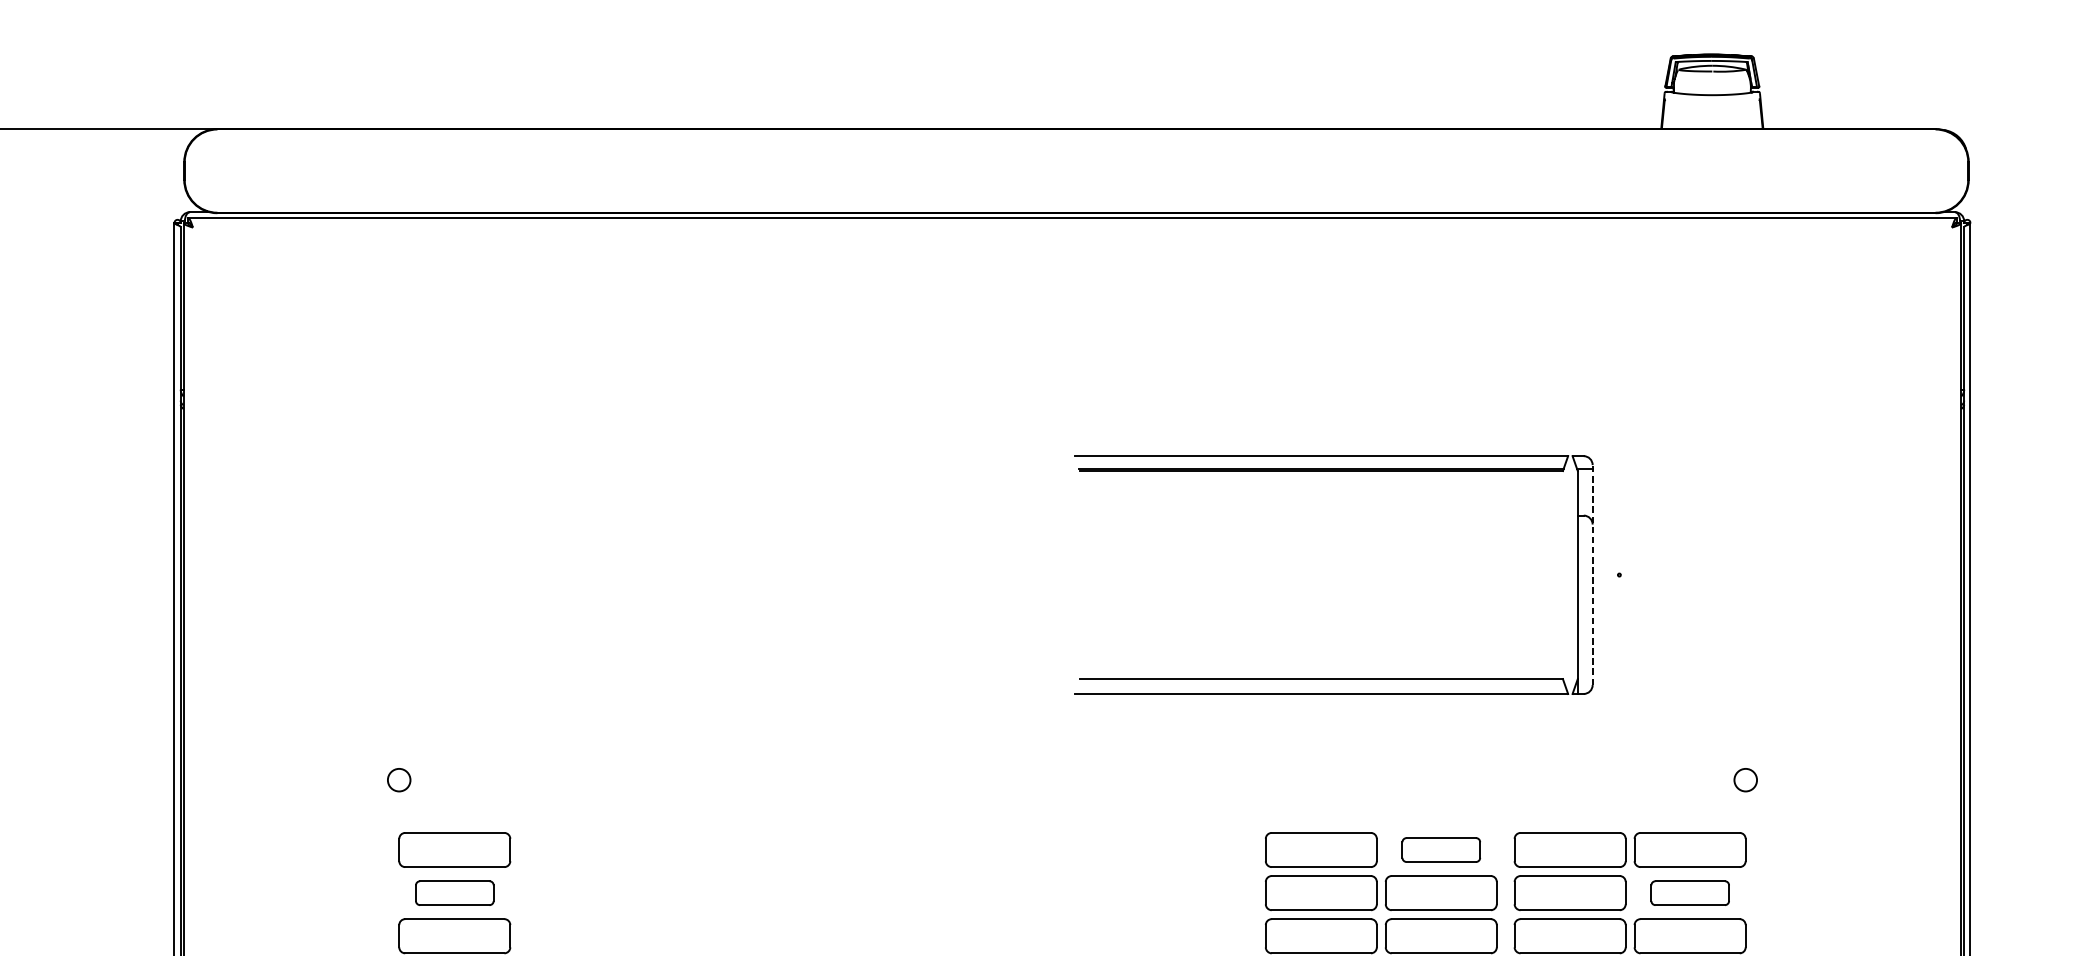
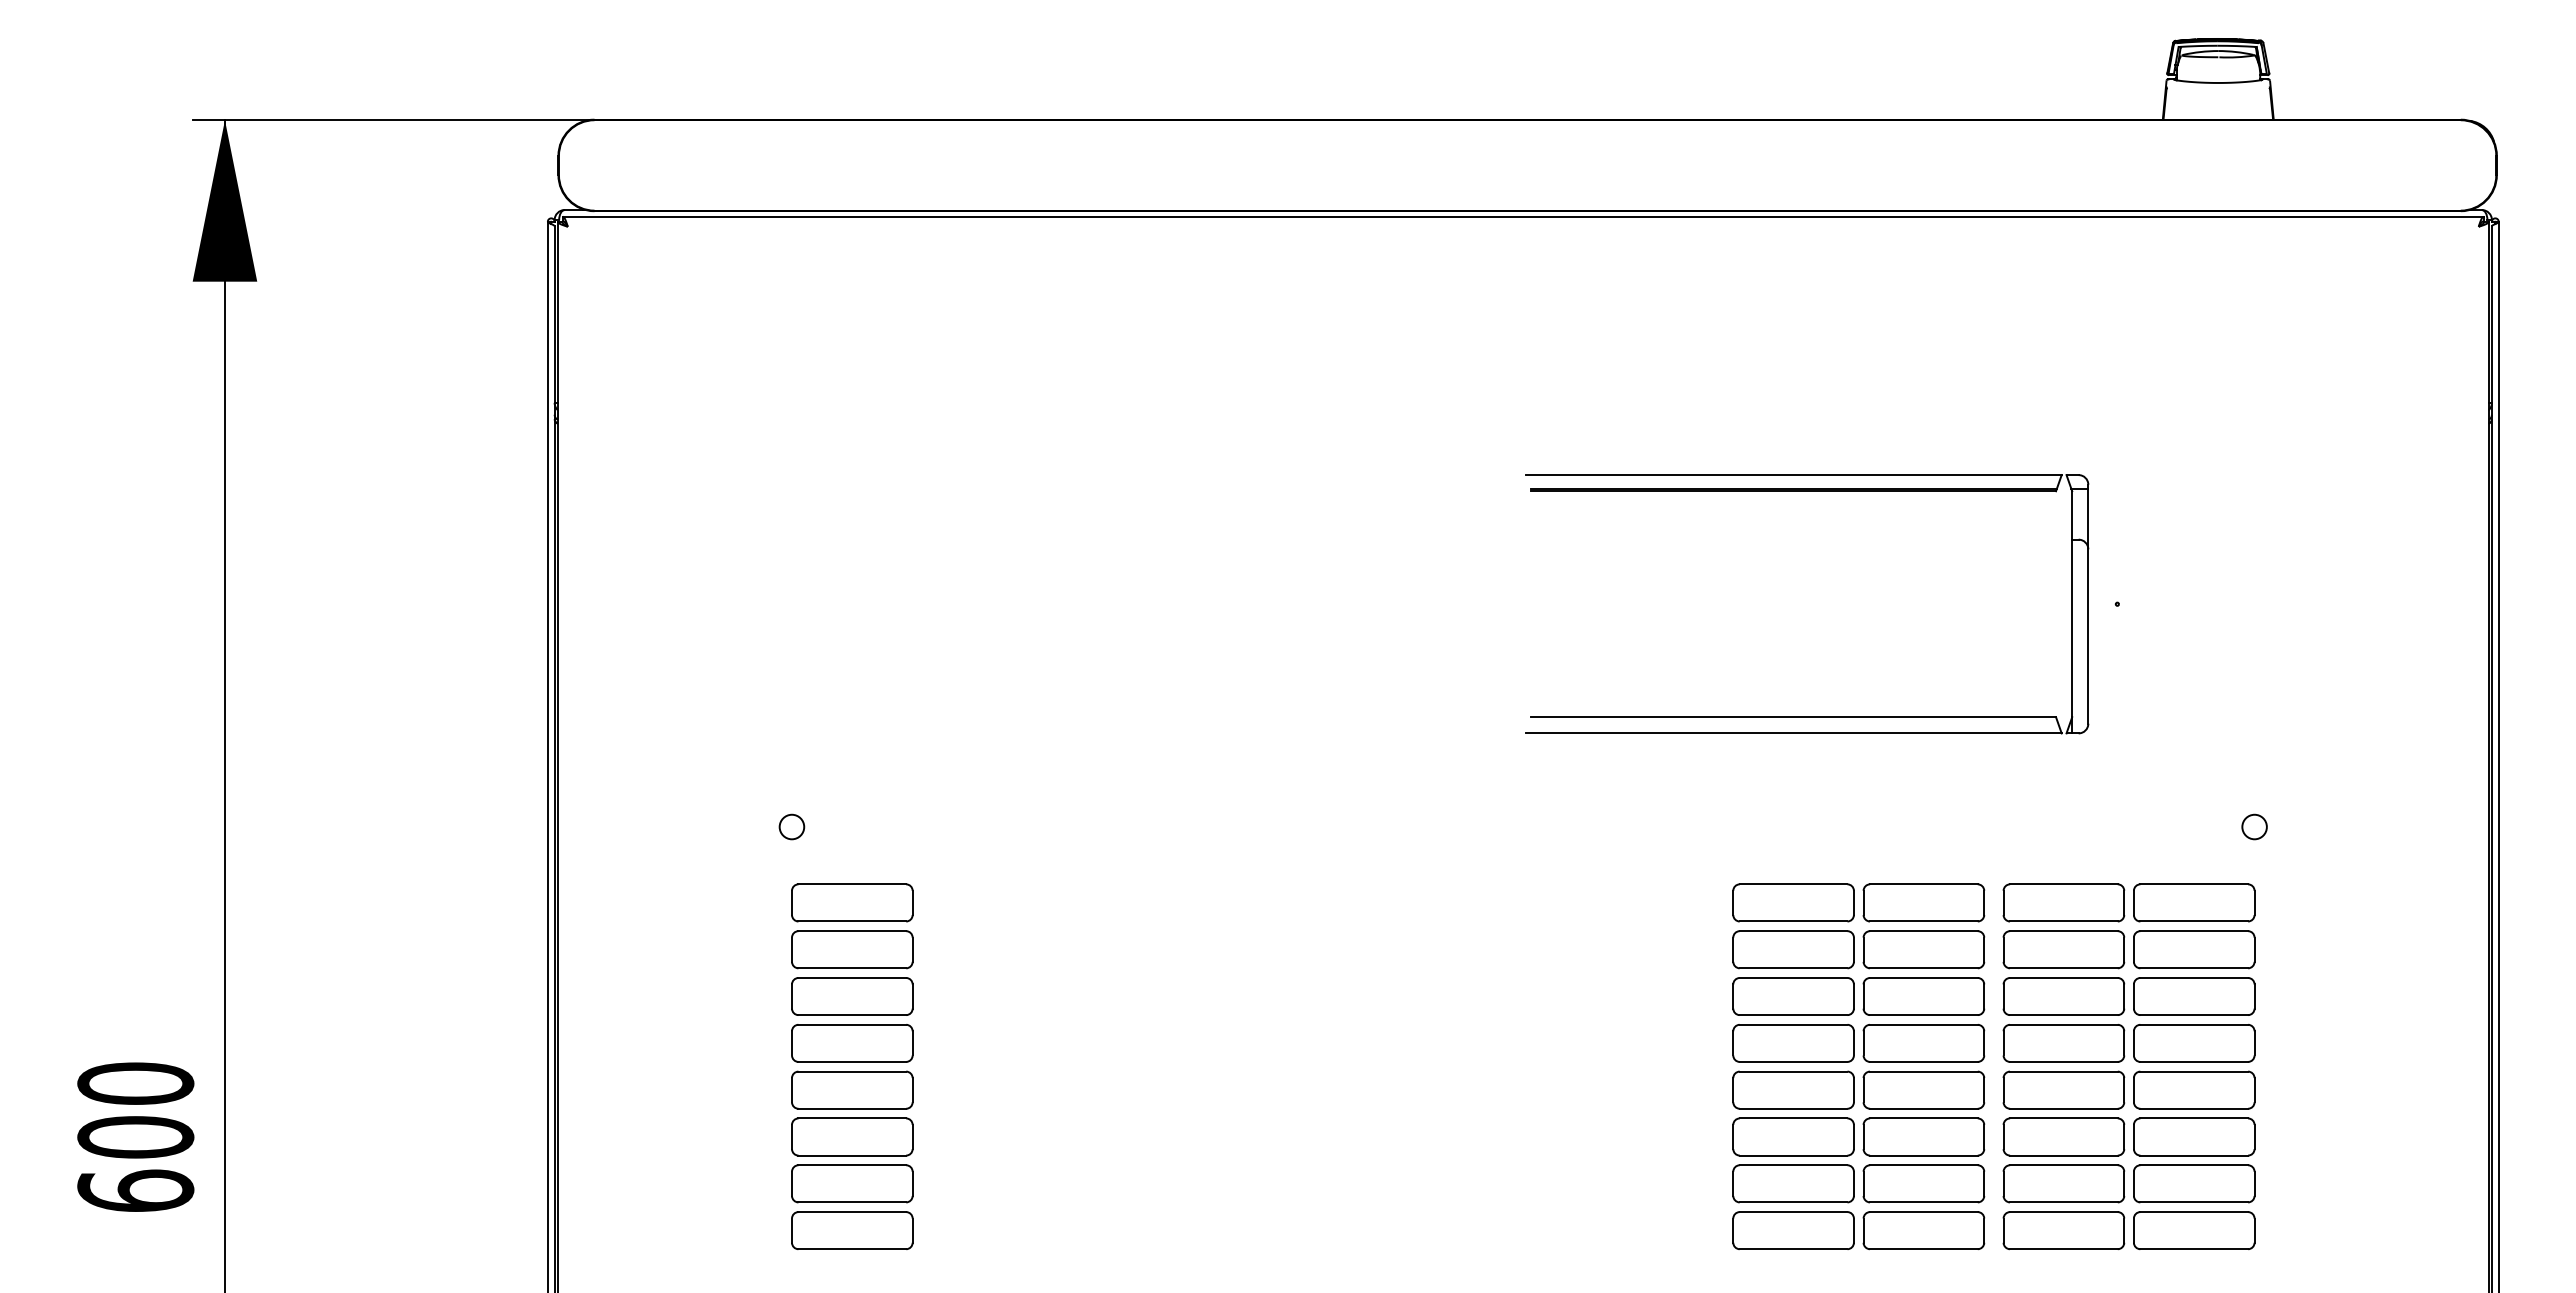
line: (1592, 574) -> (2088, 603), dashed -> solid
part: (1440, 849) -> (1923, 902), size x1.43
part: (454, 892) -> (852, 949), size x1.43
part: (1690, 892) -> (2194, 949), size x1.43

